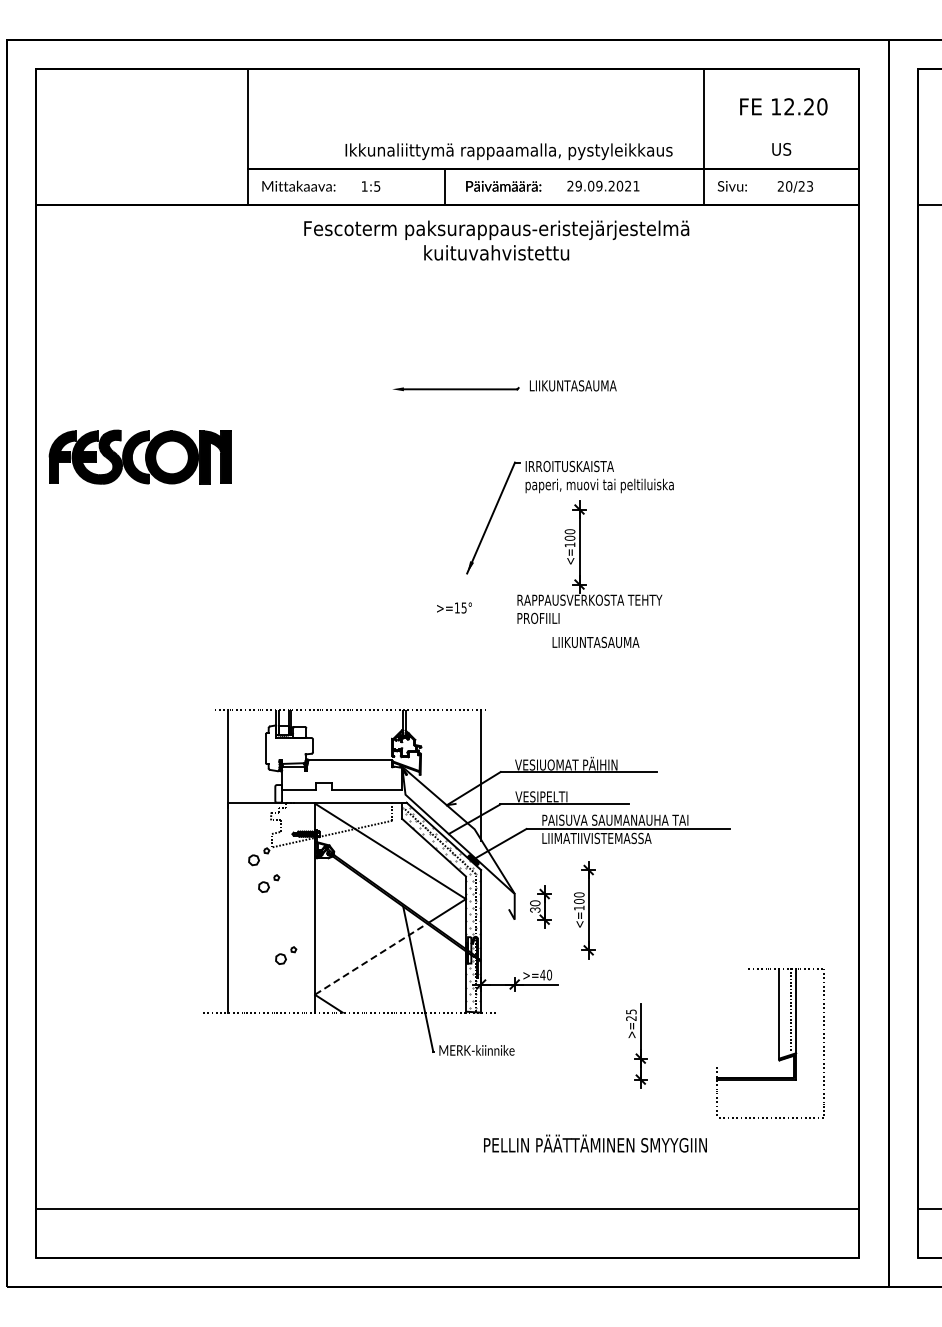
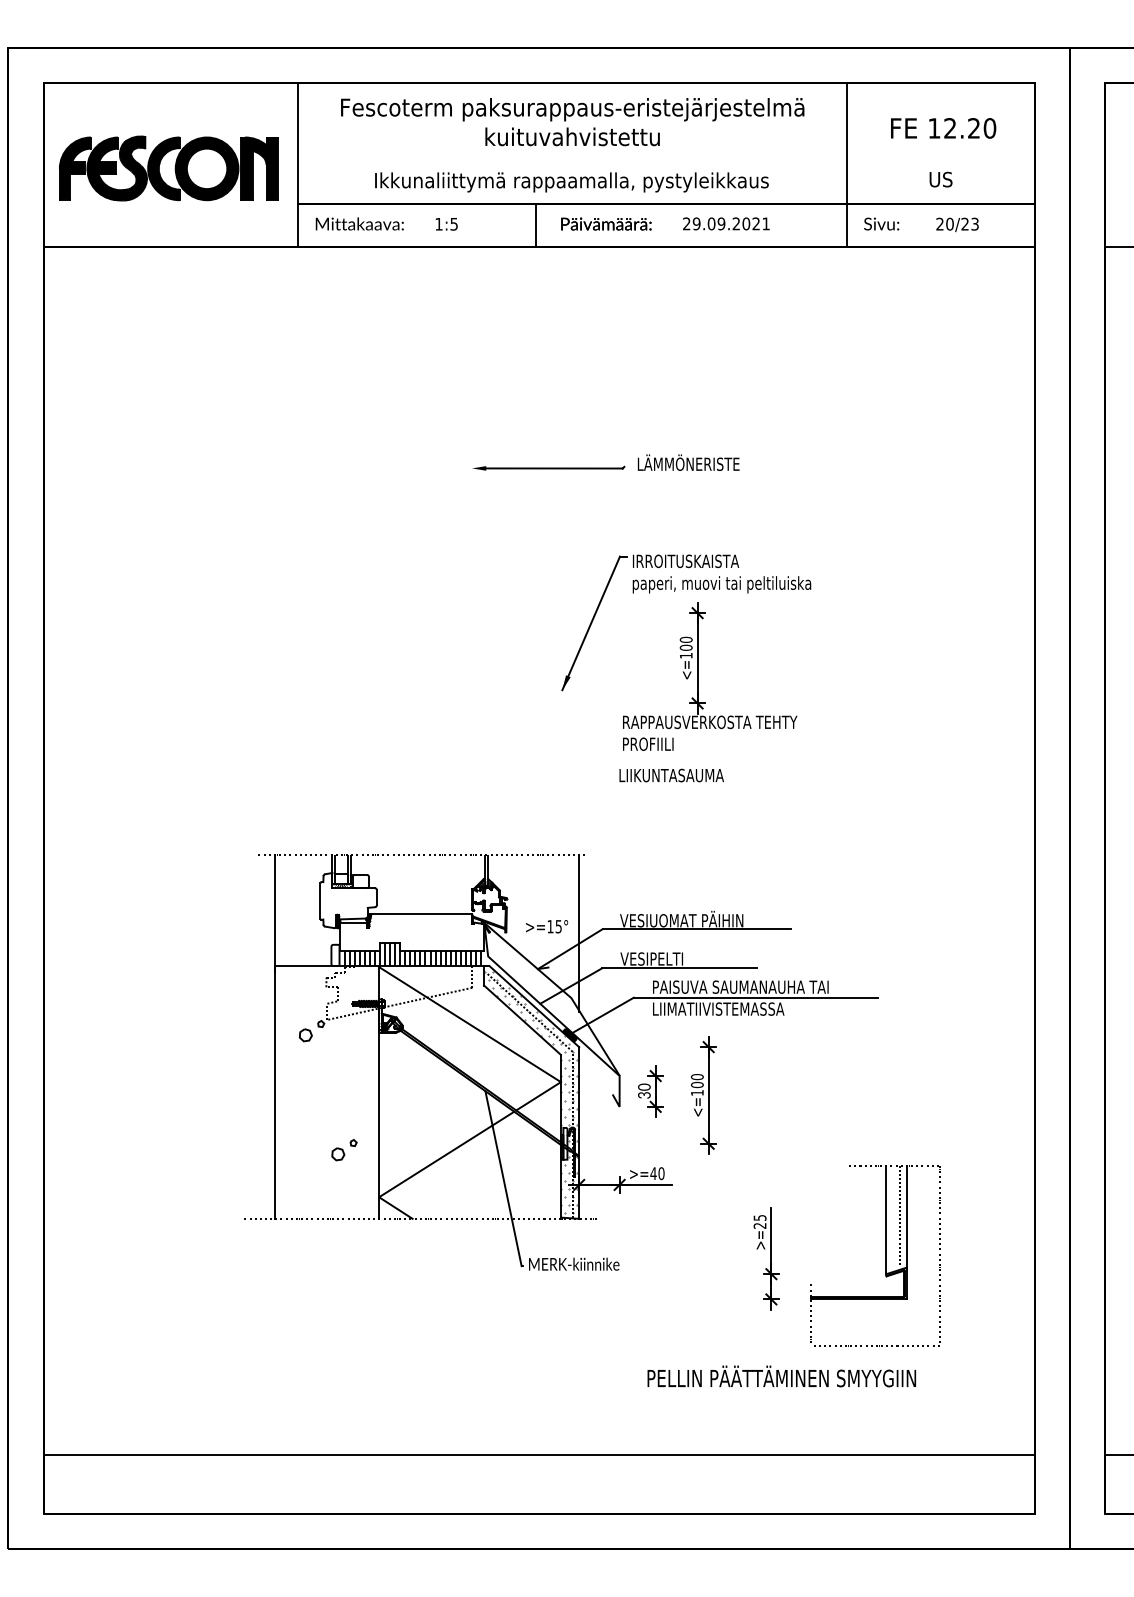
text: (508, 151) -> (571, 182), moved
text: (496, 240) -> (572, 121), moved
text: (575, 384) -> (692, 462), LIIKUNTASAUMA -> LÄMMÖNERISTE
part: (139, 456) -> (167, 167), moved
text: (454, 607) -> (547, 926), moved
text: (595, 641) -> (671, 774), moved
hatch: (342, 792) -> (412, 953), added
part: (269, 883) -> (324, 1063), removed
line: (371, 958) -> (447, 1153), dashed -> solid
part: (778, 1043) -> (885, 1255), moved
text: (595, 1143) -> (781, 1376), moved

